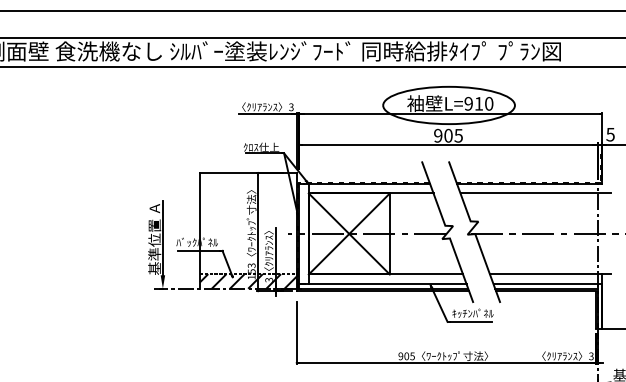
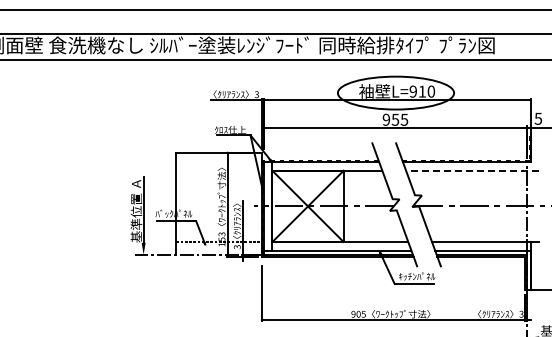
text: (448, 135) -> (395, 119), 905 -> 955
line: (535, 193) -> (472, 170), solid -> dashed
hatch: (247, 280) -> (218, 247), removed

